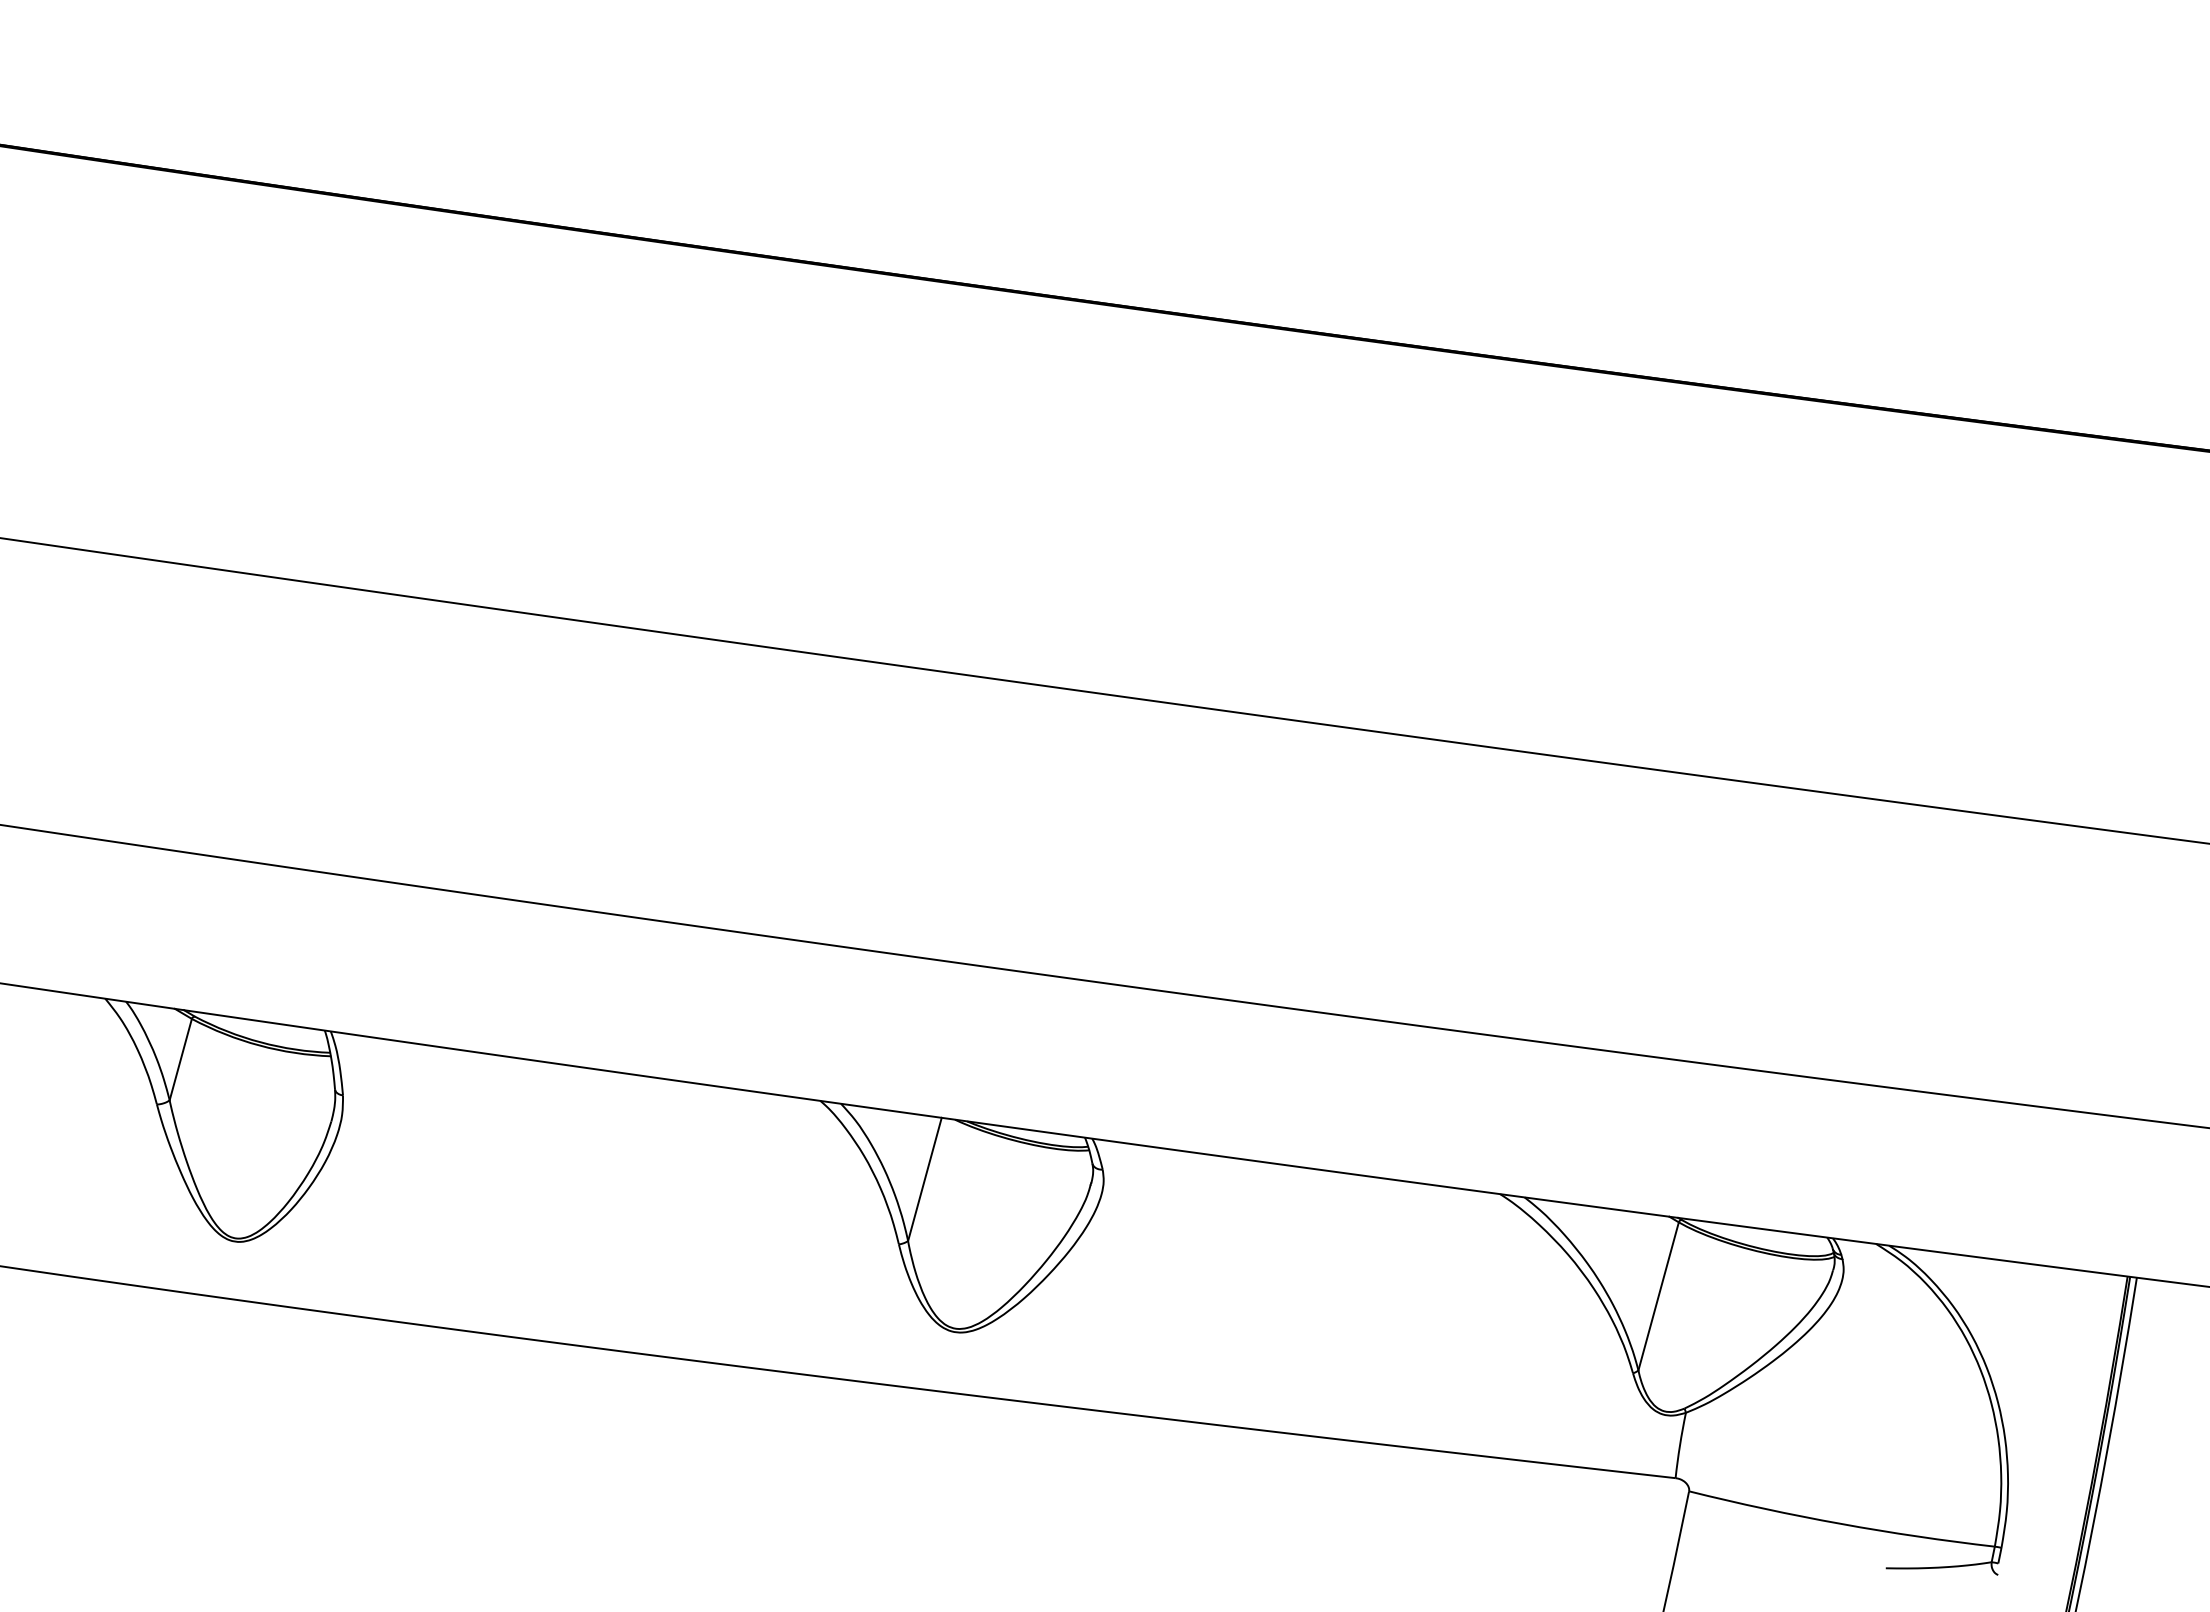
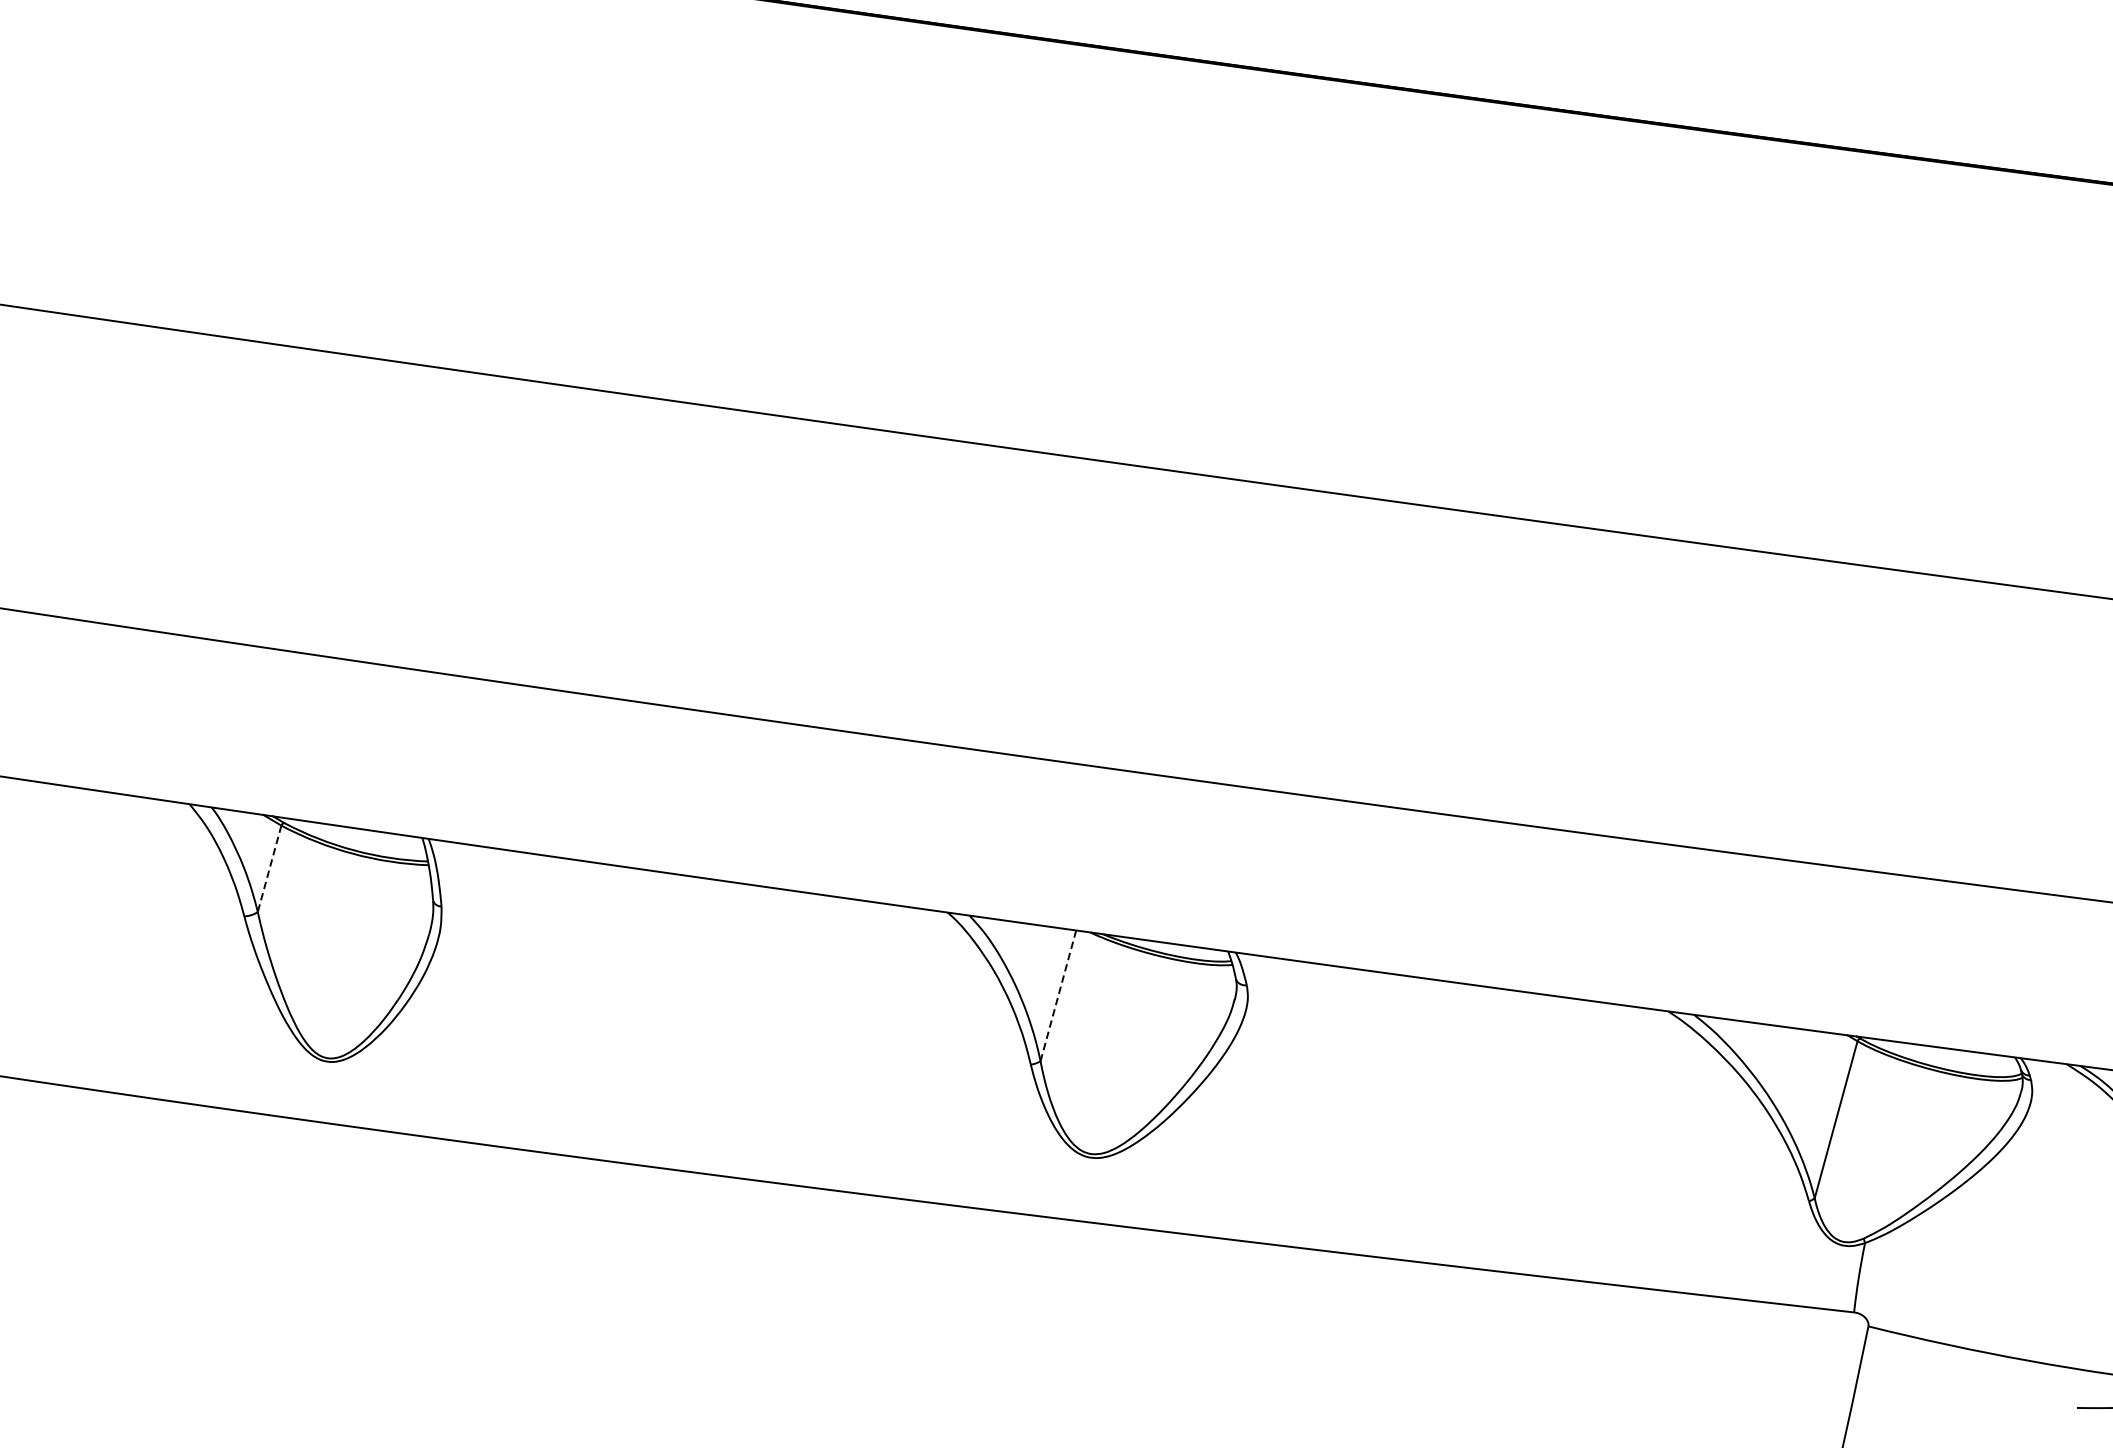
line: (180, 1060) -> (269, 869), solid -> dashed
line: (924, 1179) -> (1057, 995), solid -> dashed

